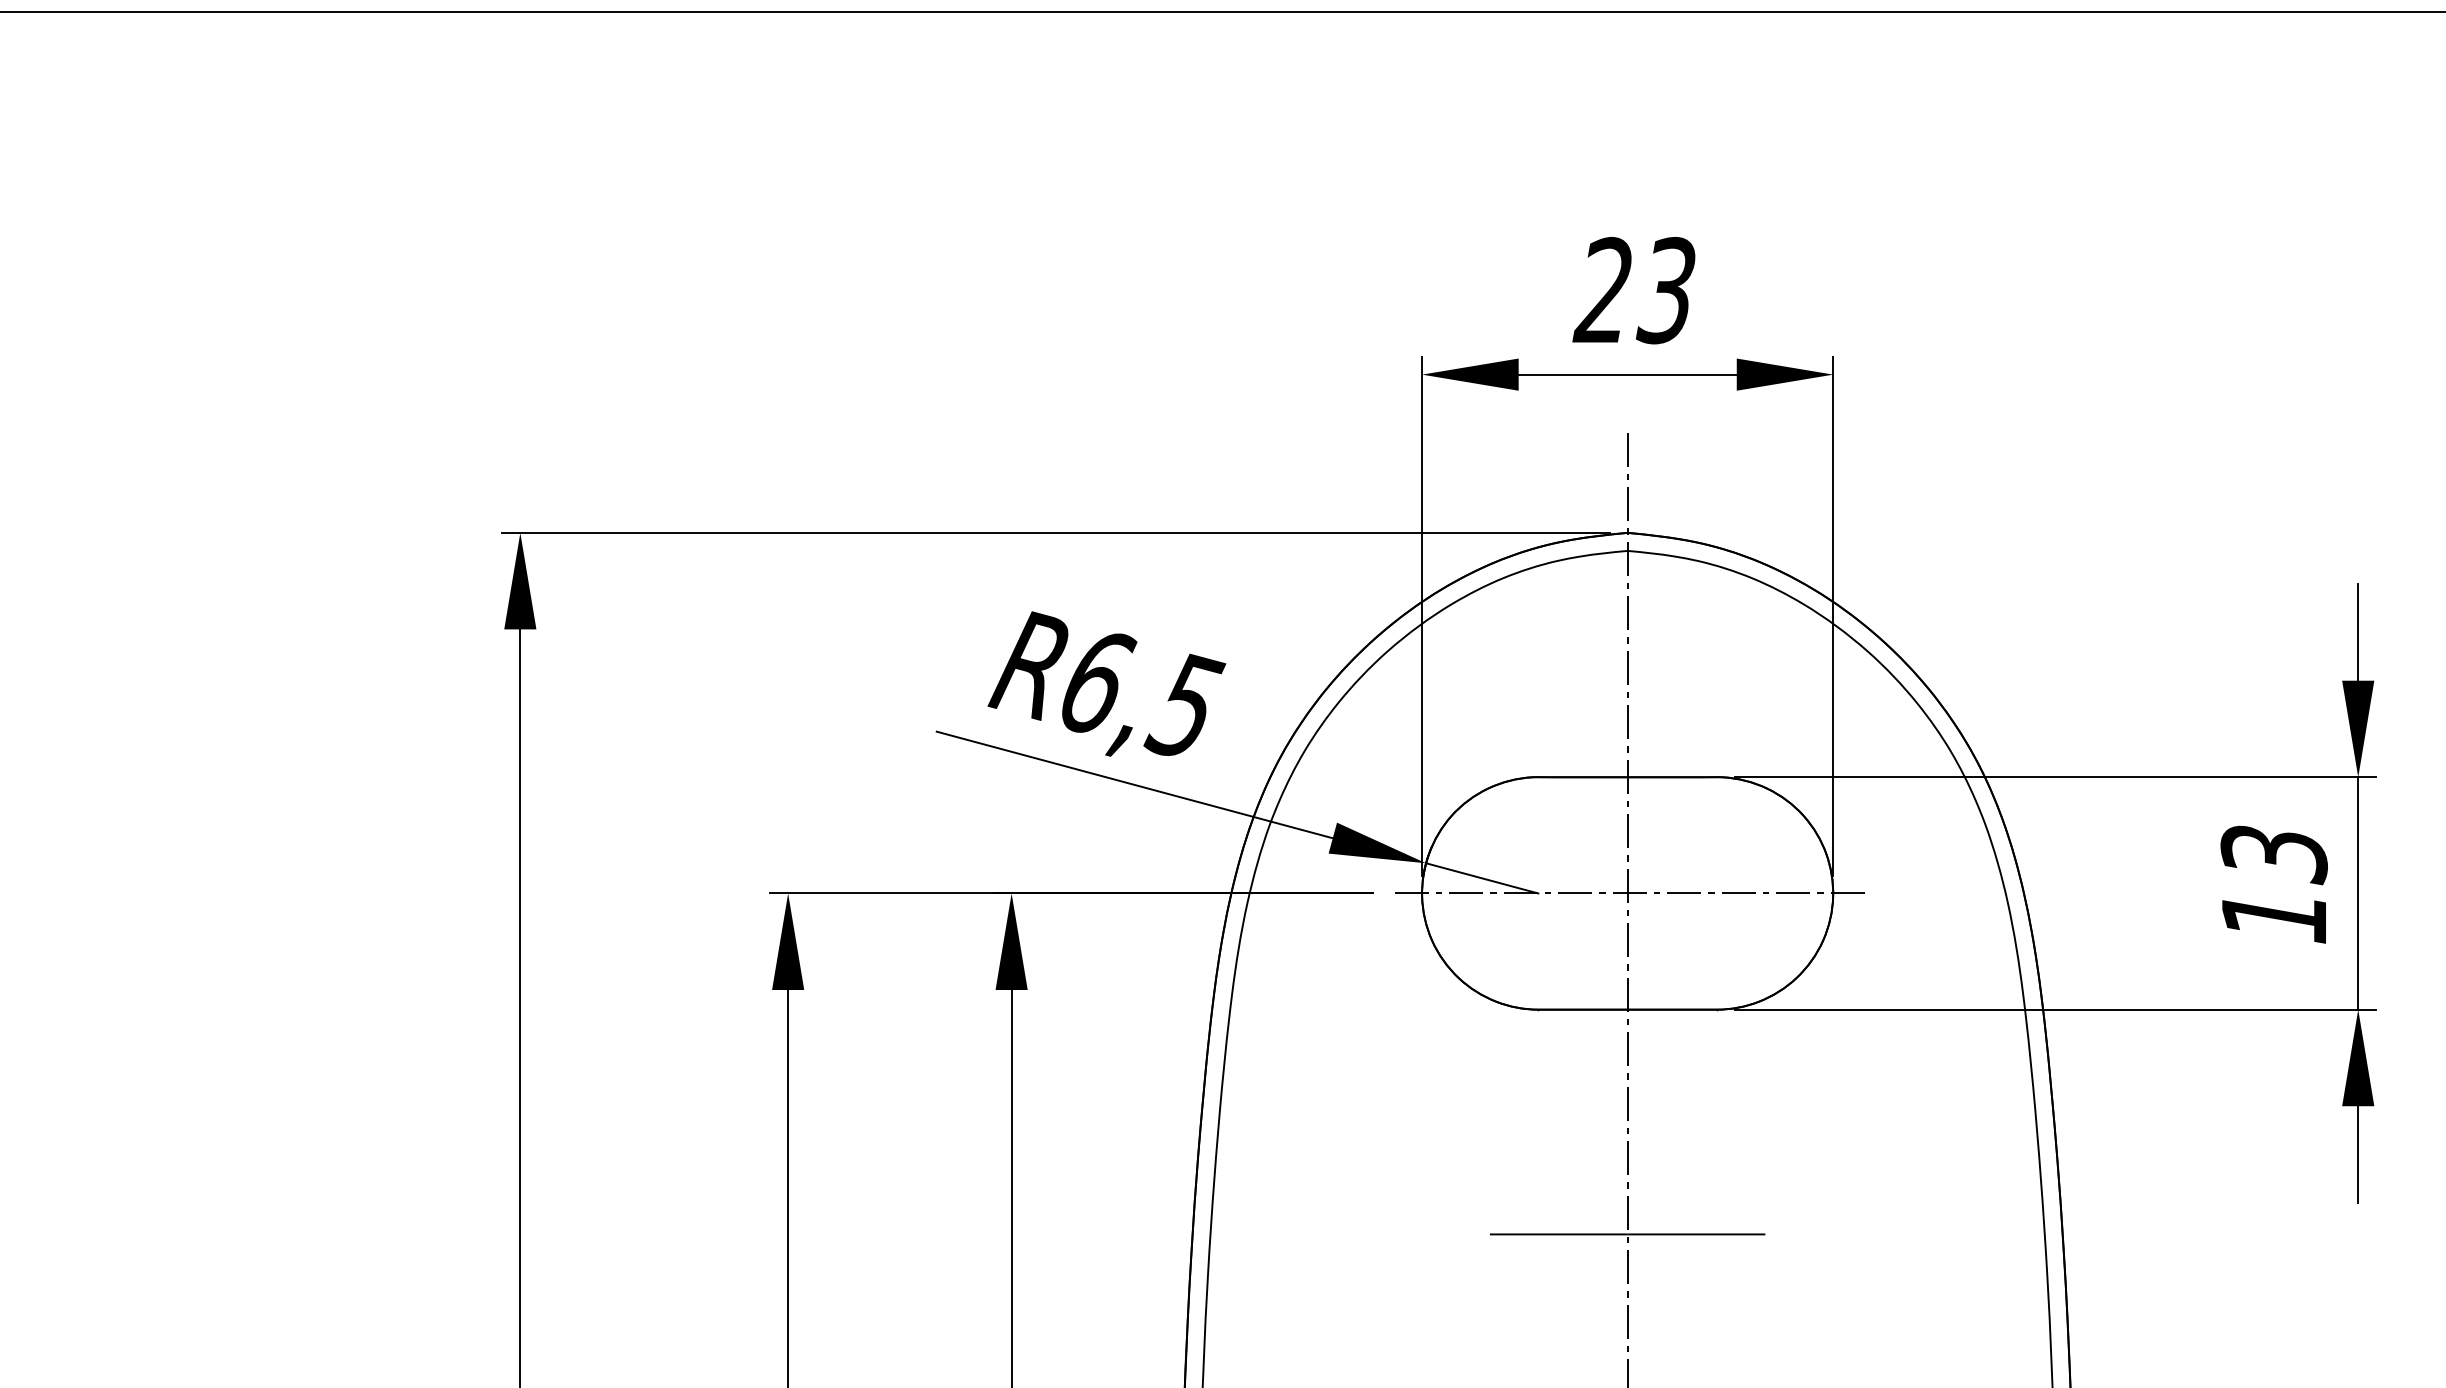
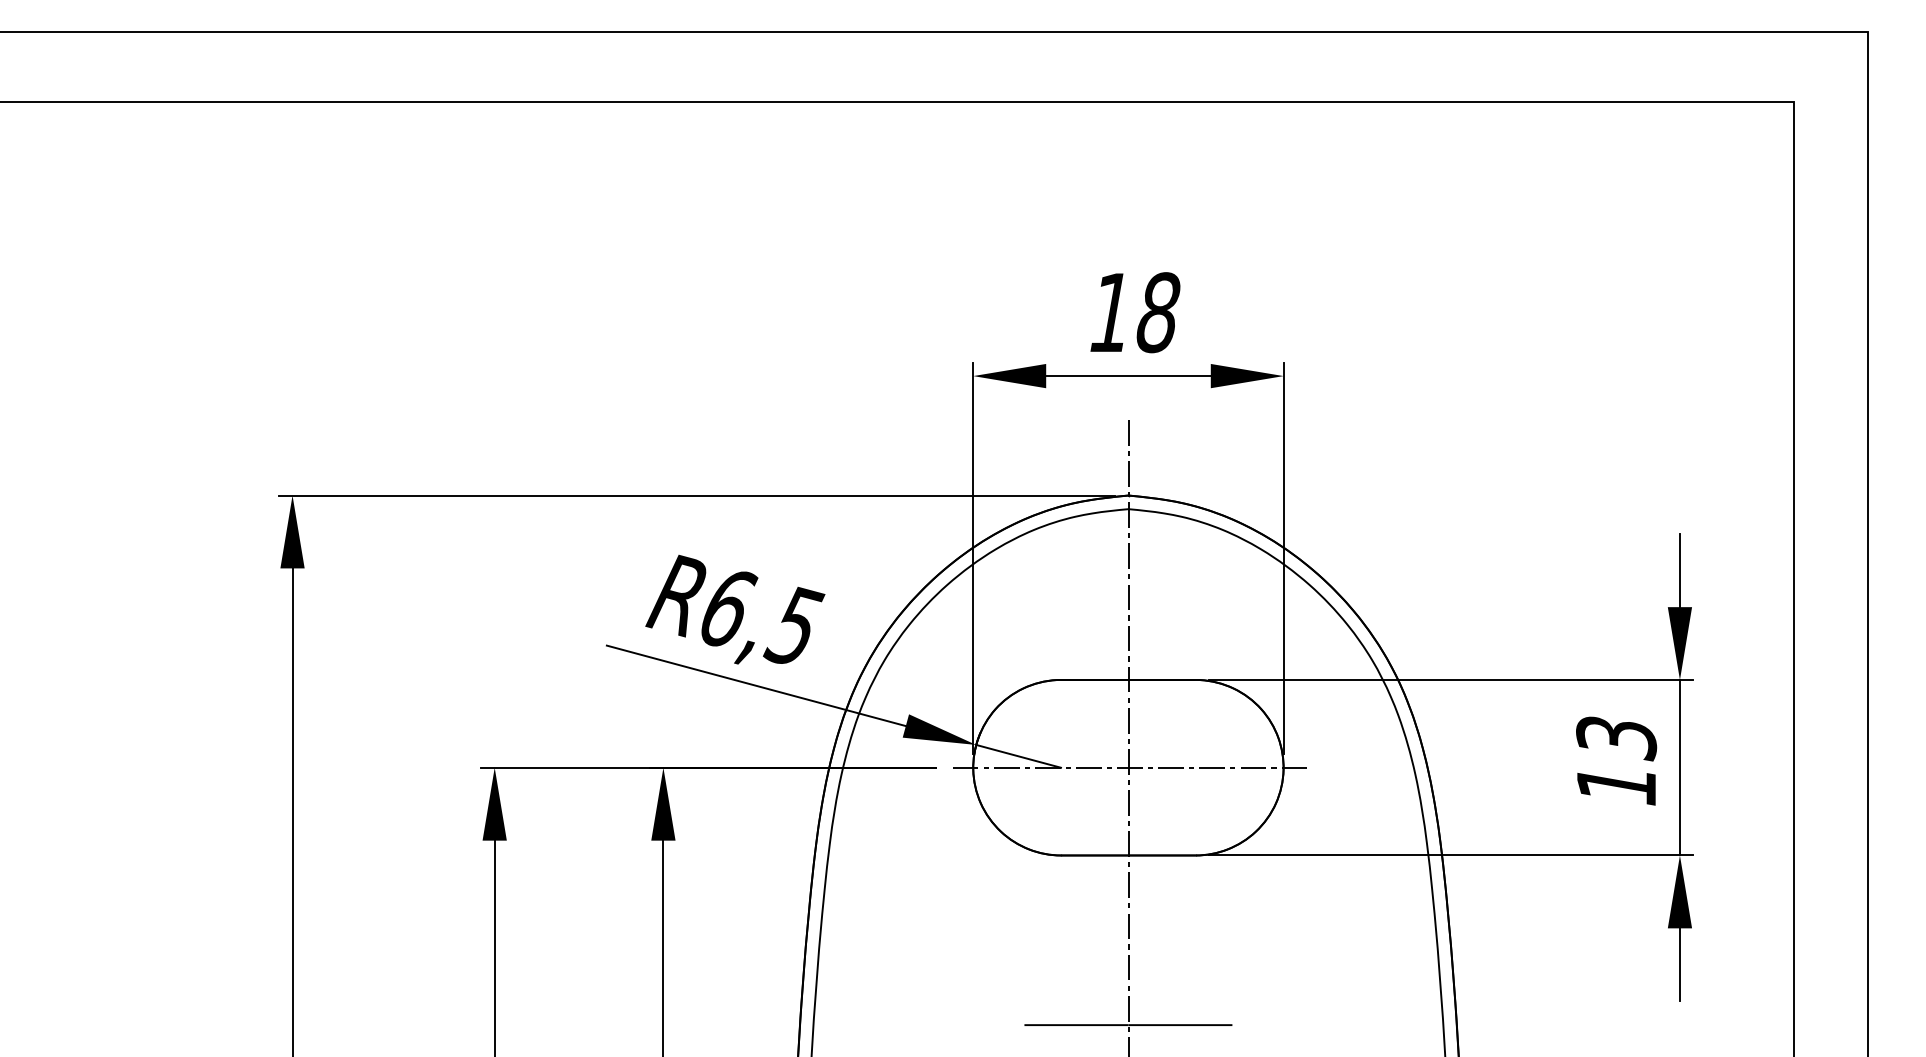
text: (1634, 290) -> (1133, 312), 23 -> 18

